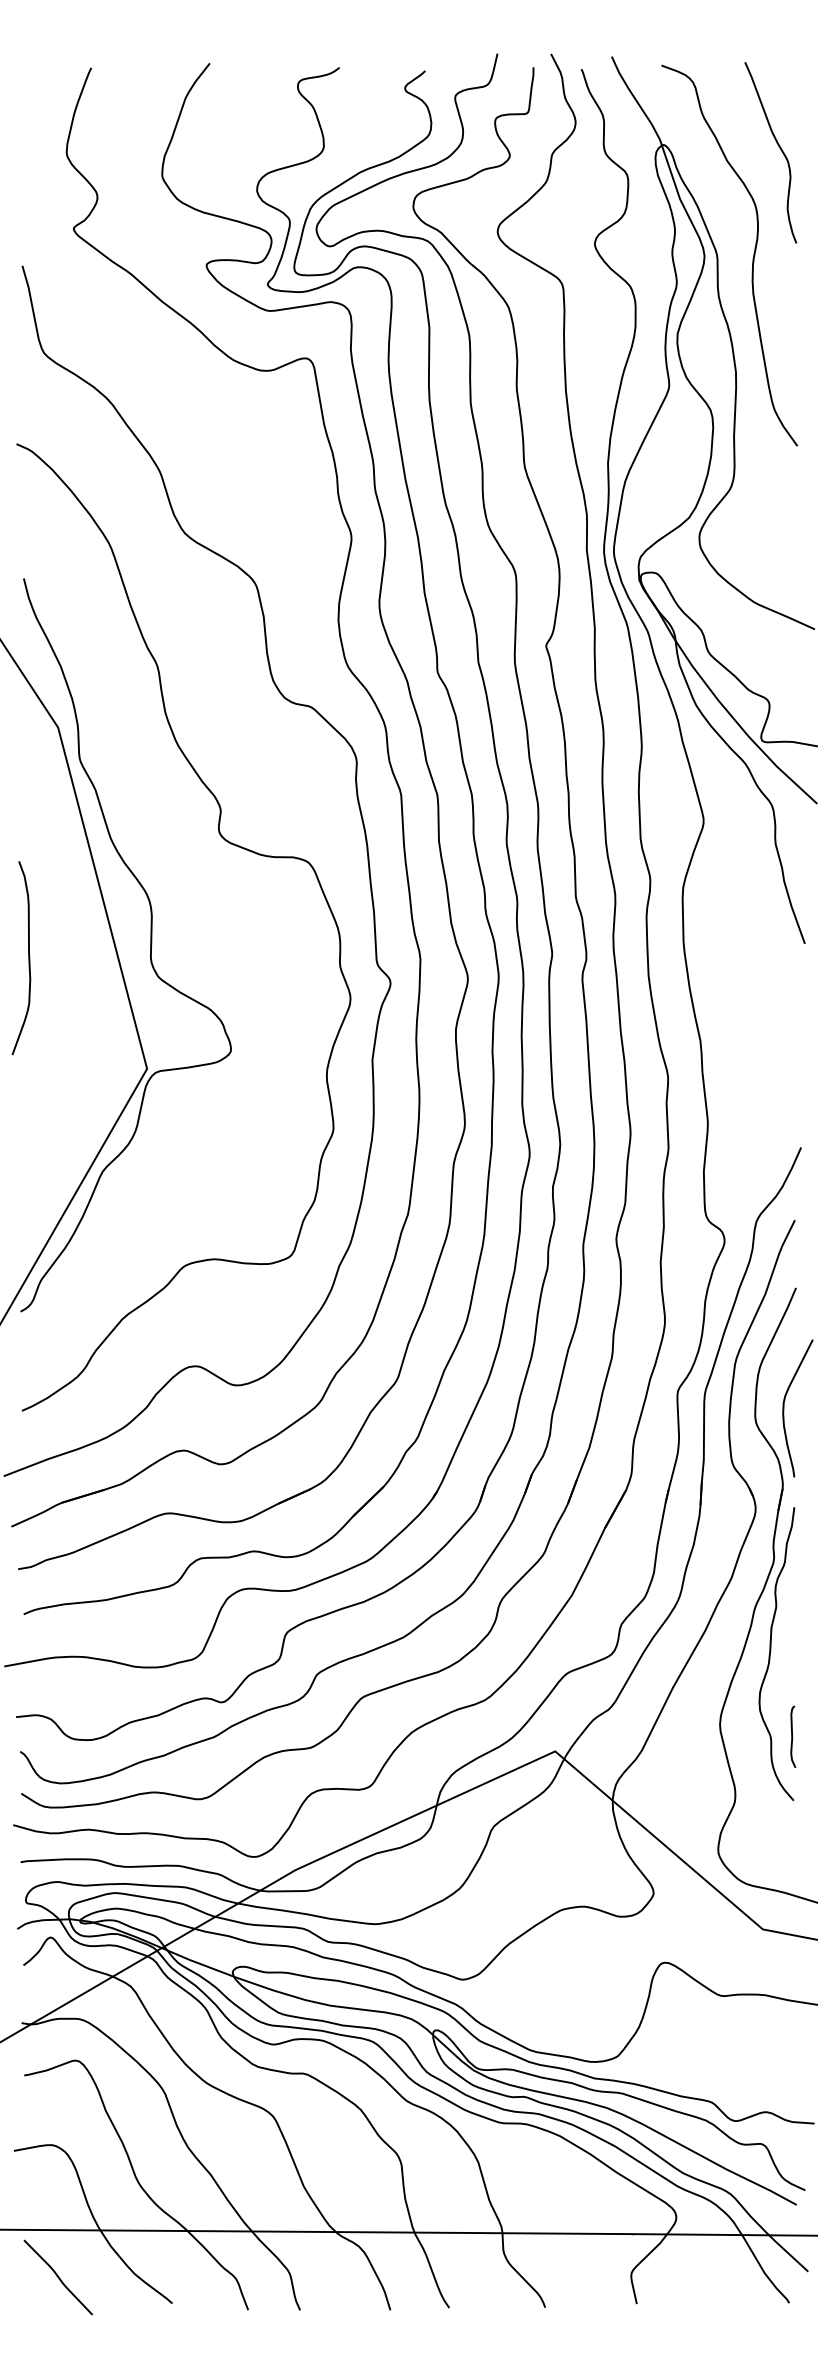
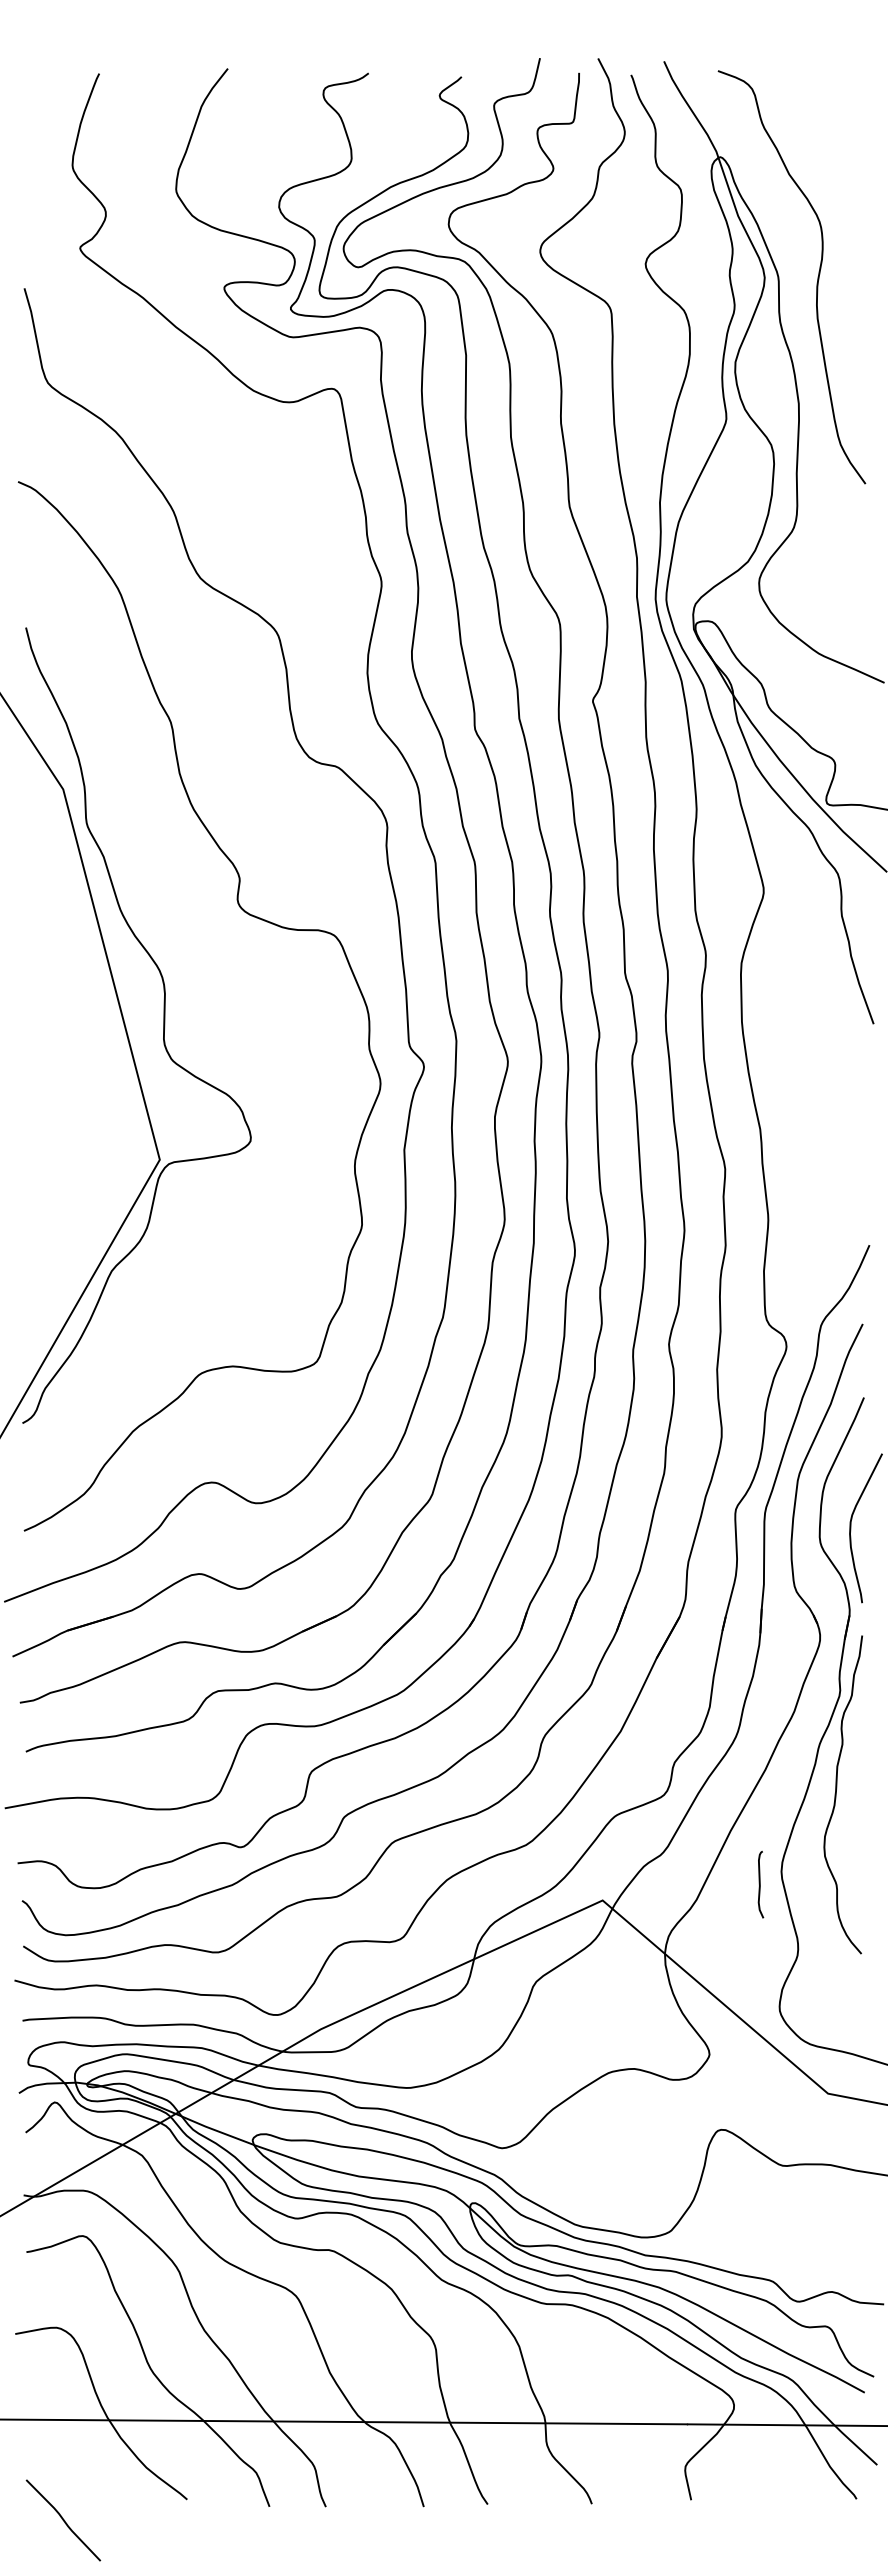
curve: (778, 146) -> (844, 158), removed
curve: (27, 956) -> (30, 1037), removed
curve: (792, 1736) -> (760, 1884), moved
curve: (58, 2277) -> (63, 2520), moved

